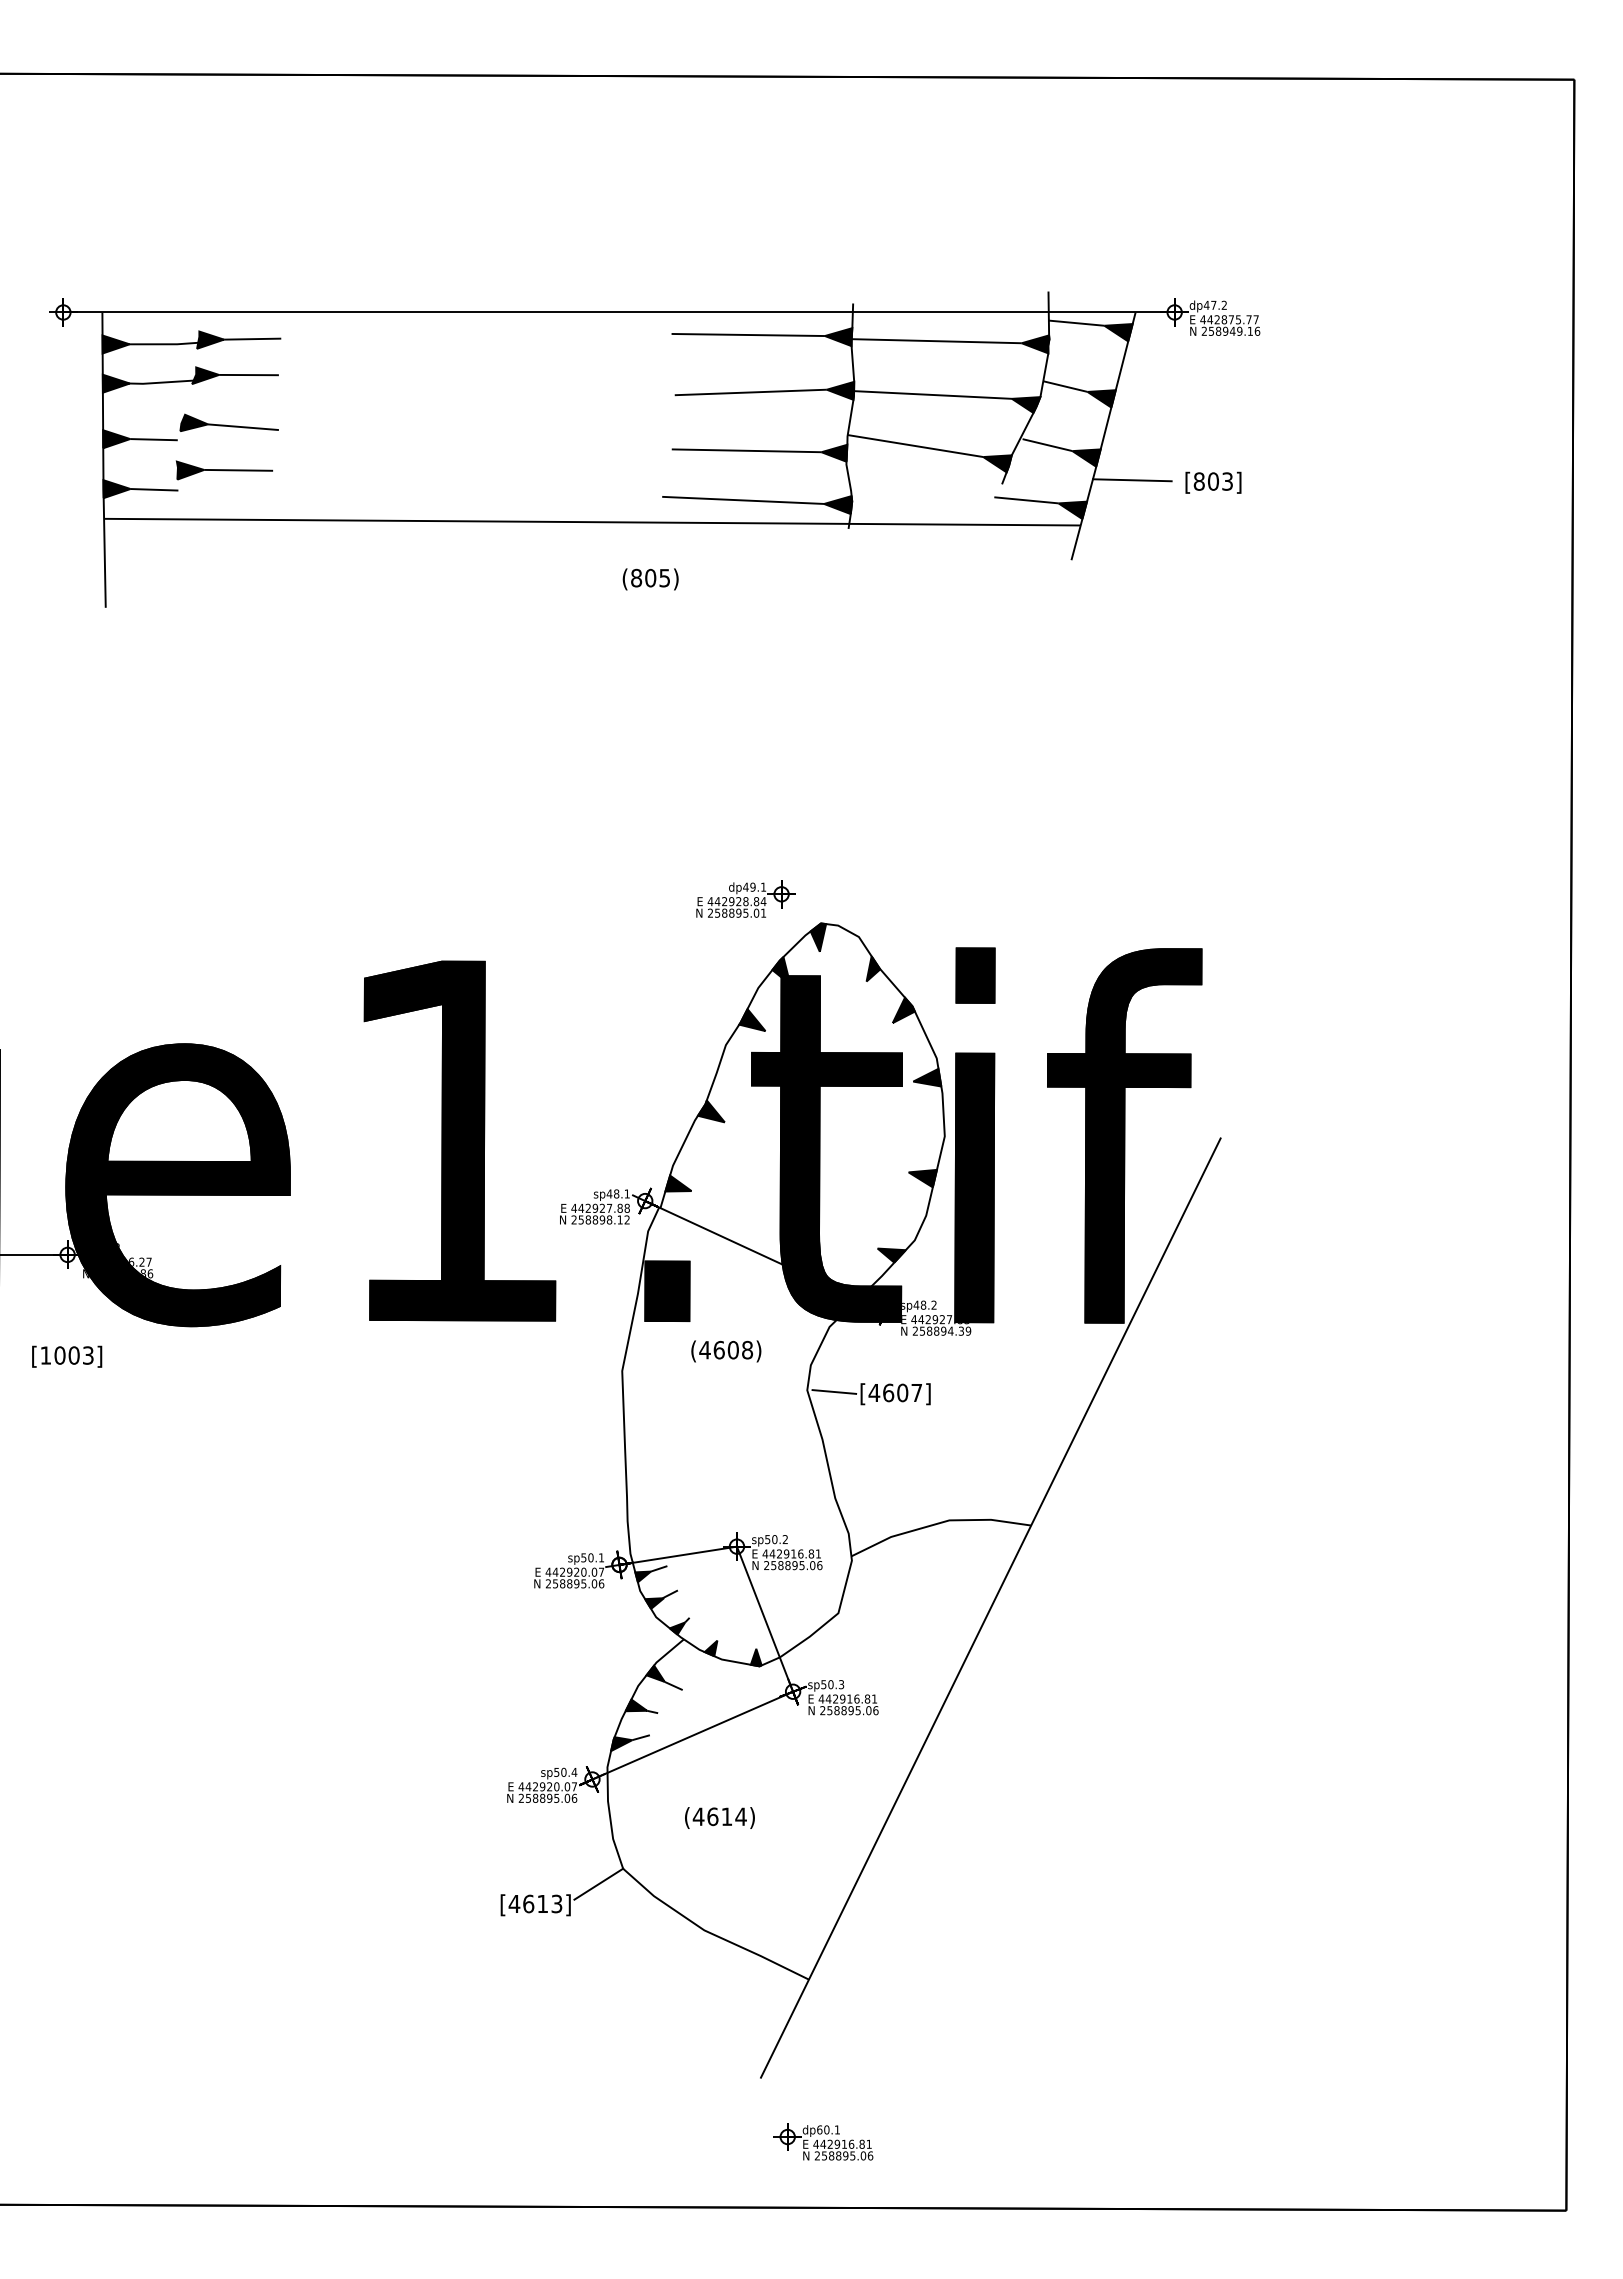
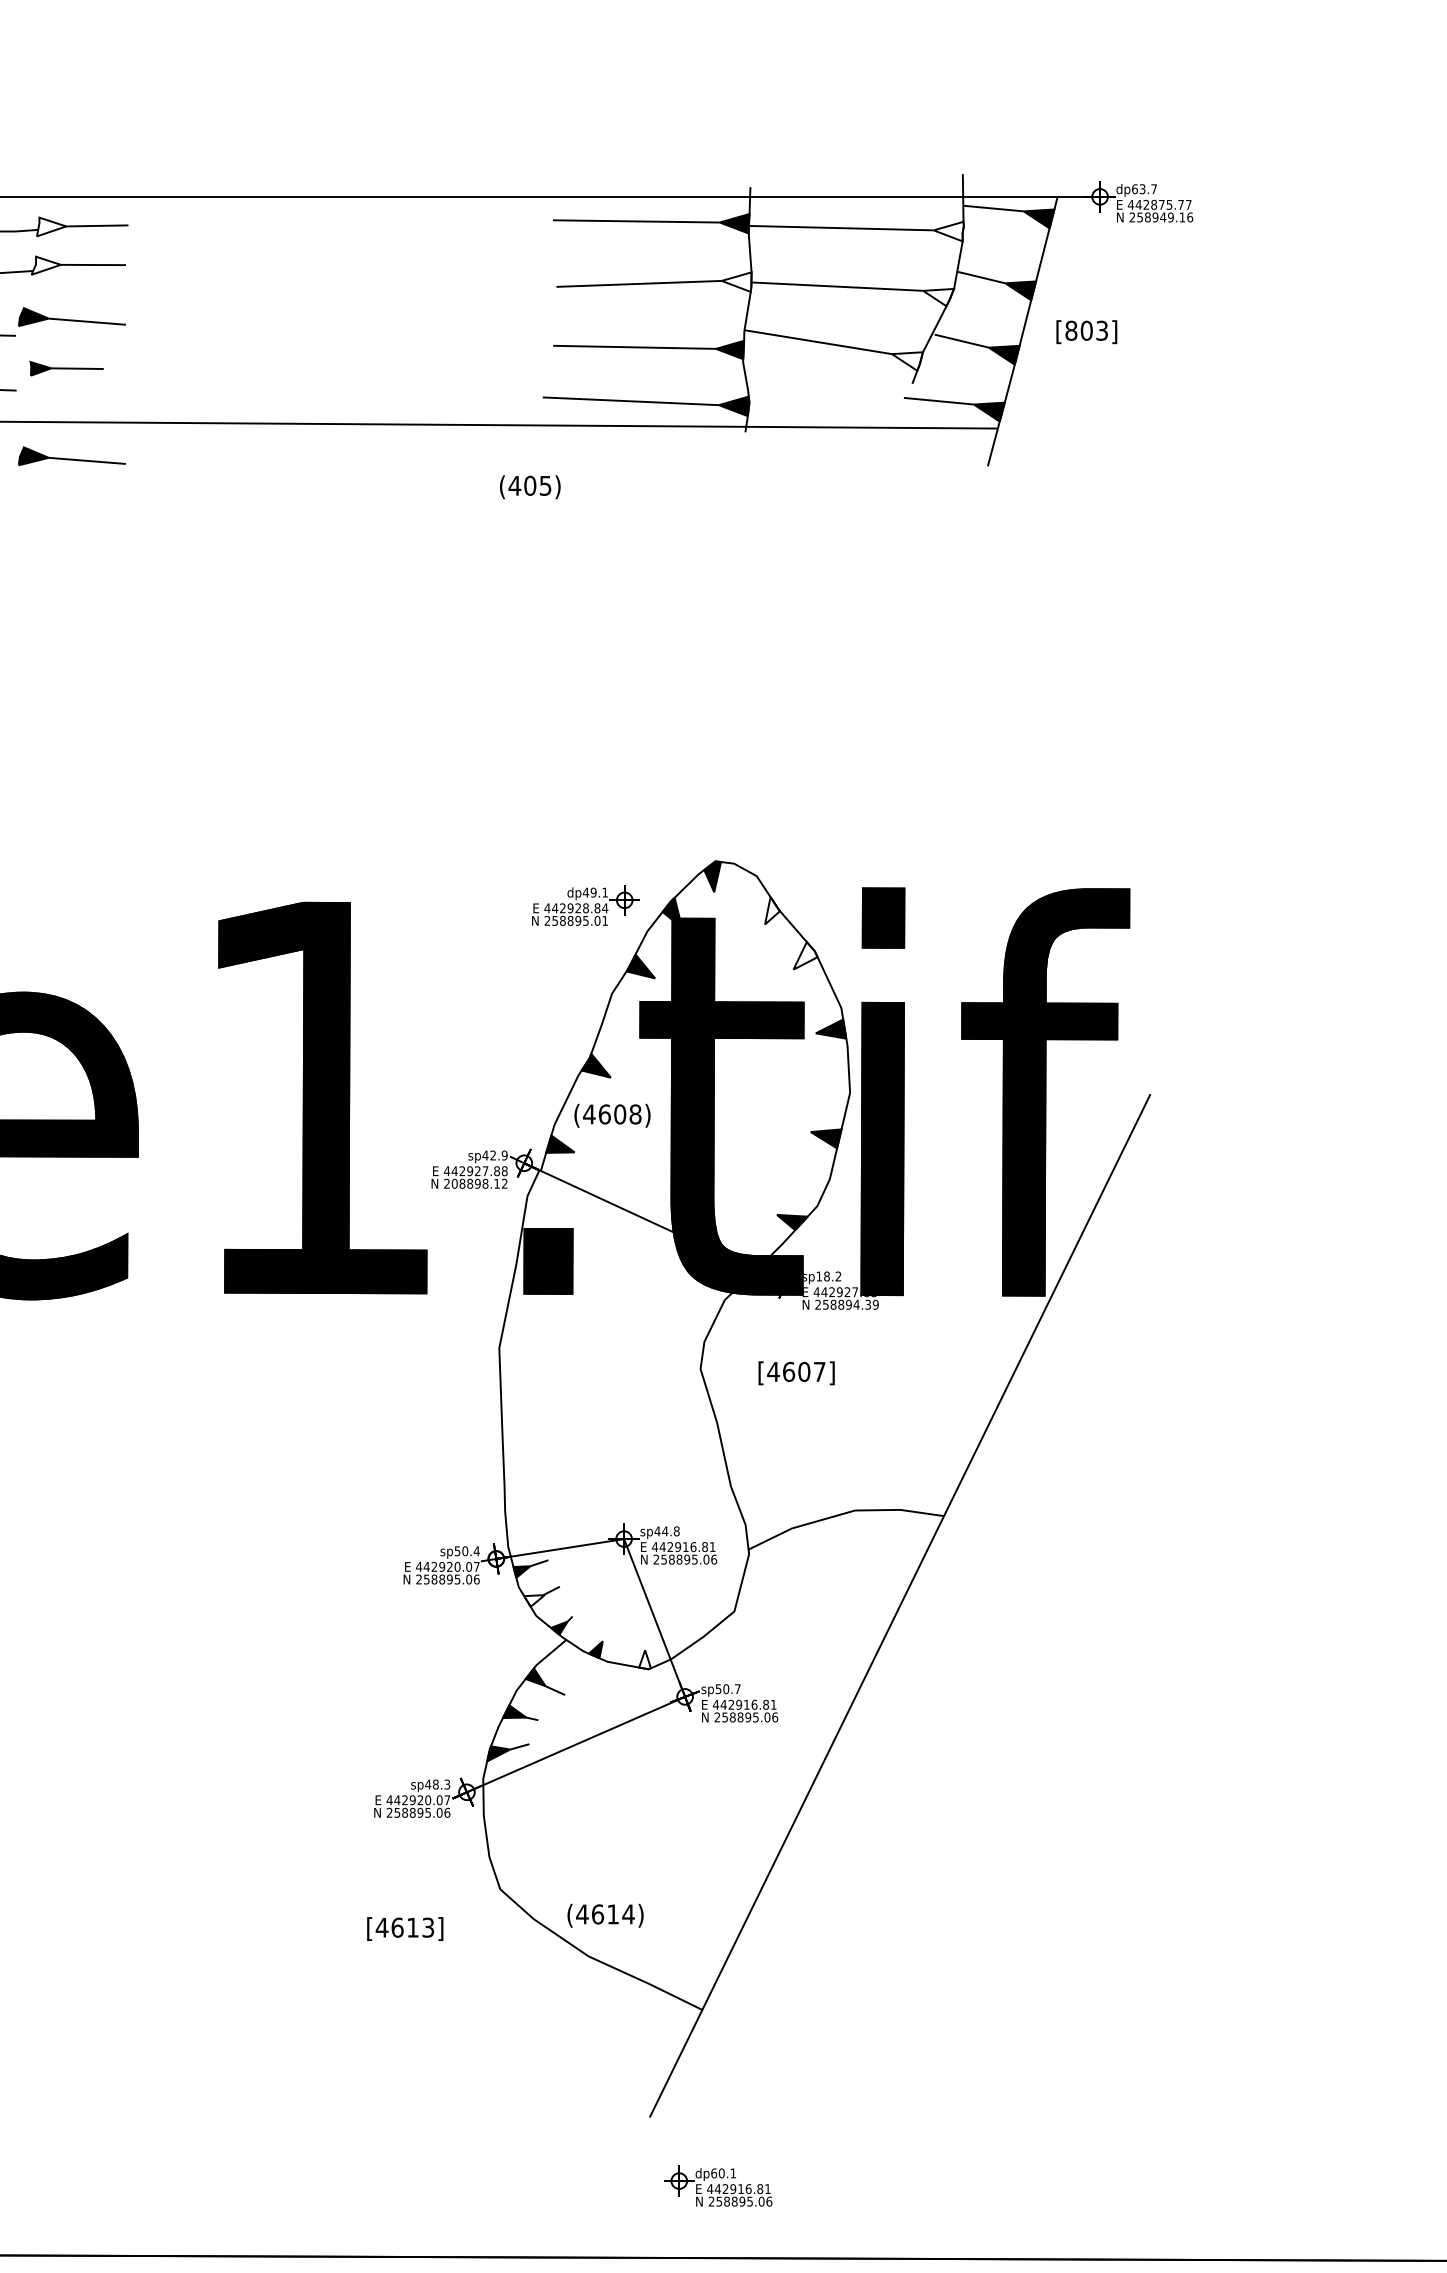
text: (1214, 304) -> (1143, 188), dp47.2 -> dp63.7
fill: (210, 339) -> (51, 226), removed
fill: (1035, 344) -> (948, 231), removed
fill: (205, 375) -> (46, 265), removed
fill: (840, 390) -> (736, 281), removed
fill: (1025, 405) -> (937, 298), removed
fill: (997, 463) -> (907, 361), removed
part: (224, 470) -> (66, 368), size x0.7
line: (1131, 480) -> (1053, 379), removed
text: (1213, 482) -> (1086, 331), moved
part: (228, 550) -> (71, 455), added
text: (636, 577) -> (514, 485), (805) -> (405)
part: (745, 898) -> (585, 904), moved
fill: (873, 968) -> (772, 910), removed
fill: (903, 1010) -> (805, 956), removed
text: (621, 1193) -> (498, 1155), sp48.1 -> sp42.9
text: (580, 1219) -> (453, 1183), 258898.12 -> 208898.12
text: (916, 1304) -> (819, 1275), sp48.2 -> sp18.2
text: (726, 1351) -> (612, 1115), moved
line: (834, 1391) -> (730, 1370), removed
text: (776, 1539) -> (667, 1531), sp50.2 -> sp44.8
text: (601, 1557) -> (476, 1550), sp50.1 -> sp50.4
fill: (654, 1603) -> (534, 1600), removed
fill: (755, 1657) -> (644, 1659), removed
text: (841, 1684) -> (737, 1688), sp50.3 -> sp50.7
text: (565, 1771) -> (437, 1783), sp50.4 -> sp48.3
text: (719, 1817) -> (605, 1915), moved
line: (598, 1883) -> (473, 1905), removed

